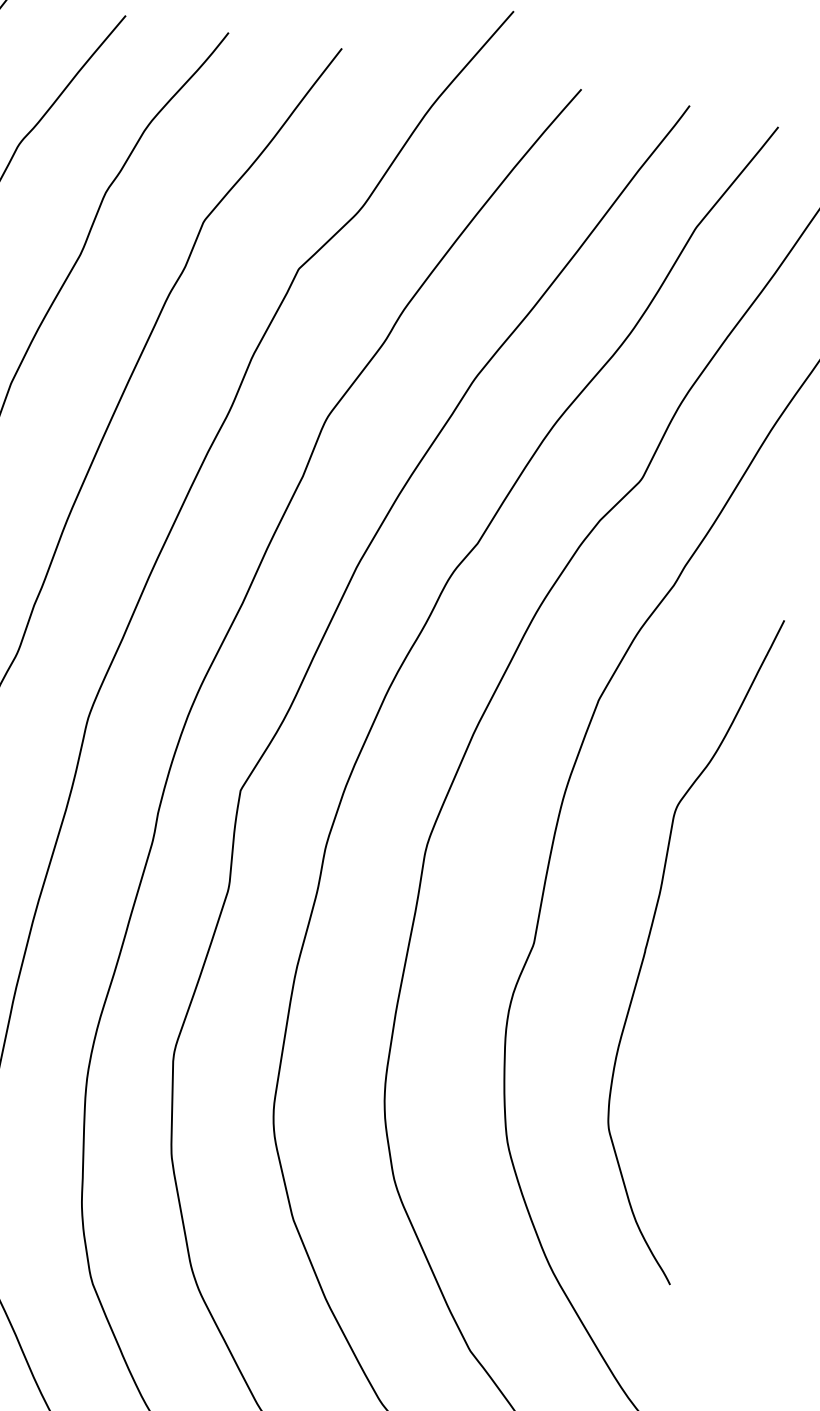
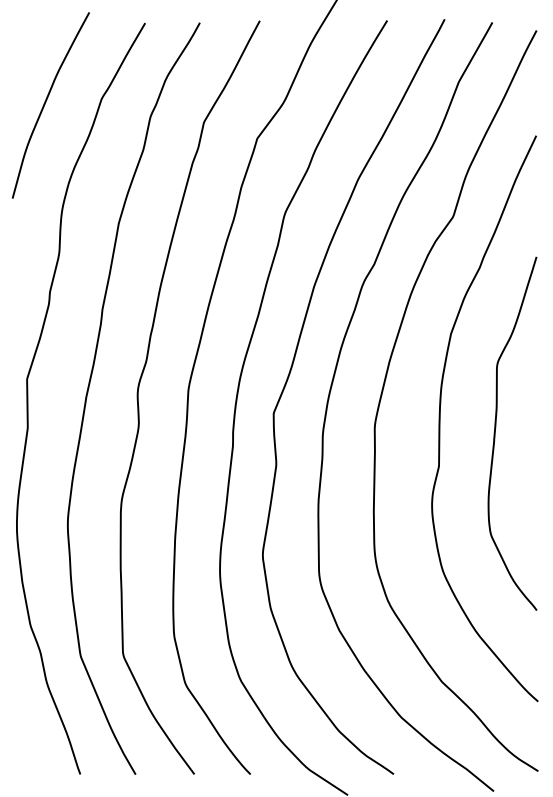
curve: (649, 938) -> (495, 433), moved

